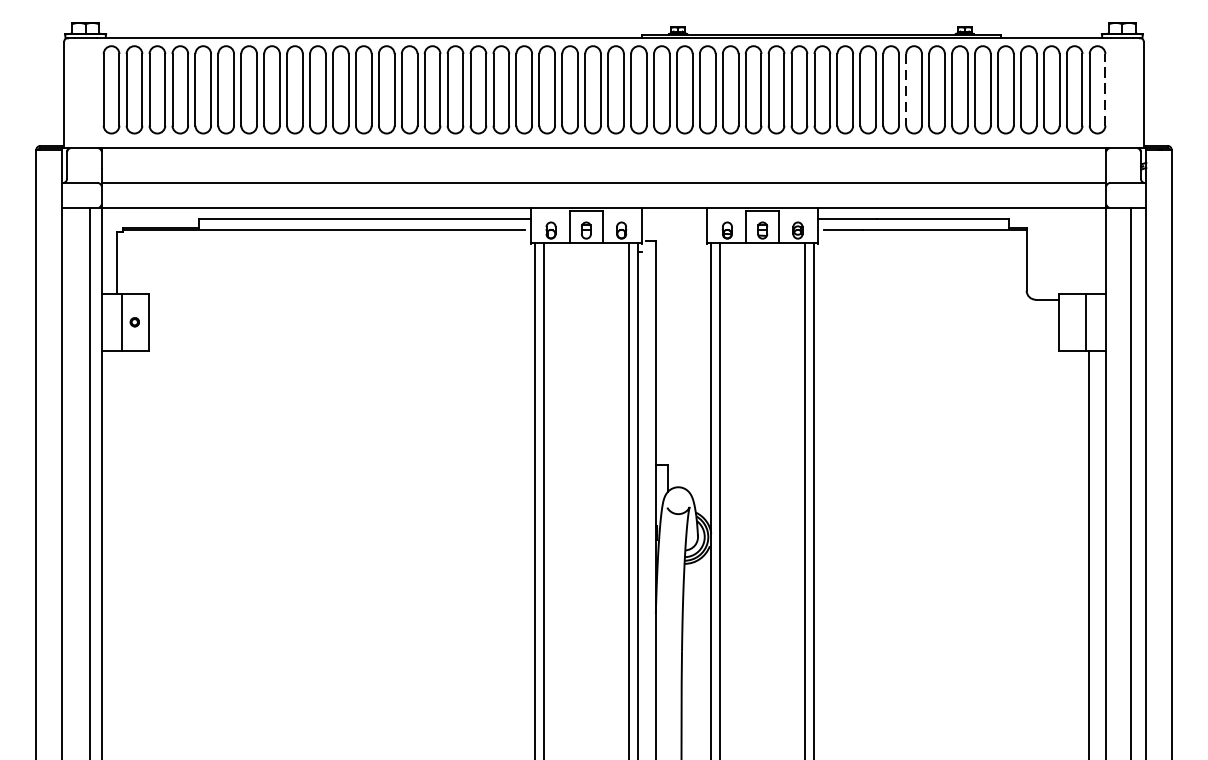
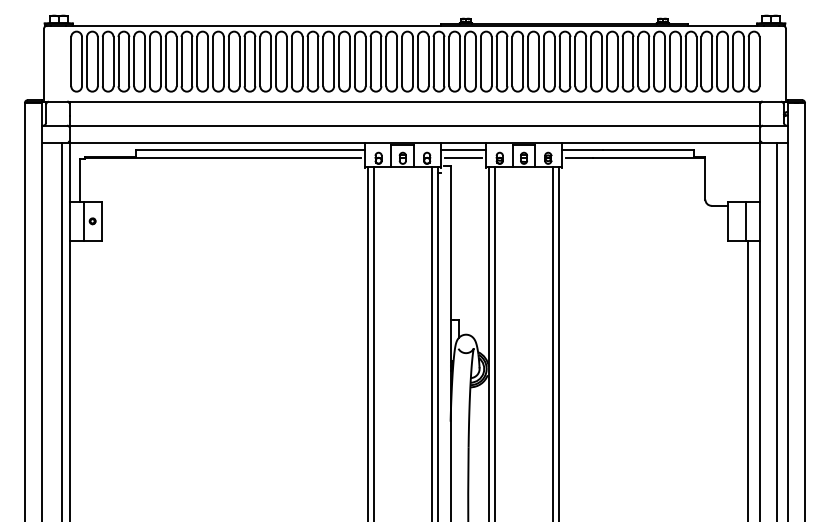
line: (905, 89) -> (622, 61), dashed -> solid
line: (1105, 89) -> (759, 61), dashed -> solid
line: (674, 219) -> (463, 150), added
line: (674, 230) -> (463, 158), added

